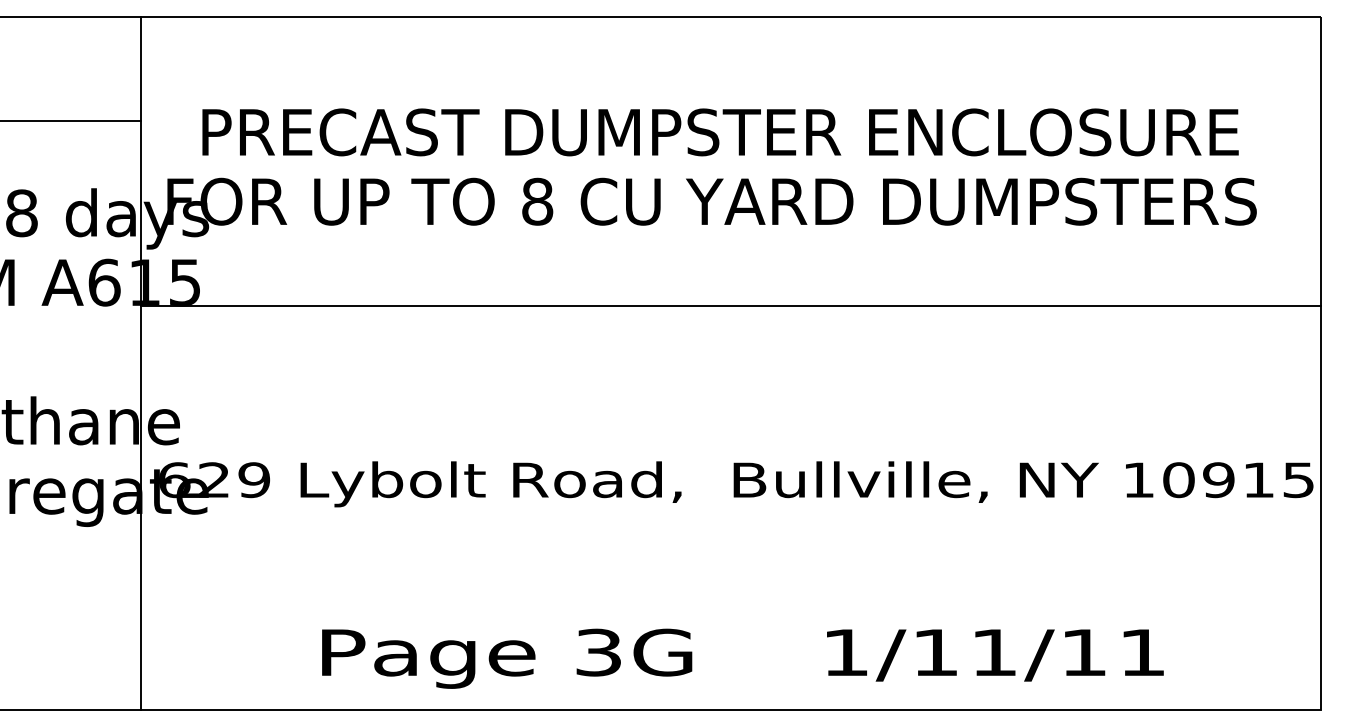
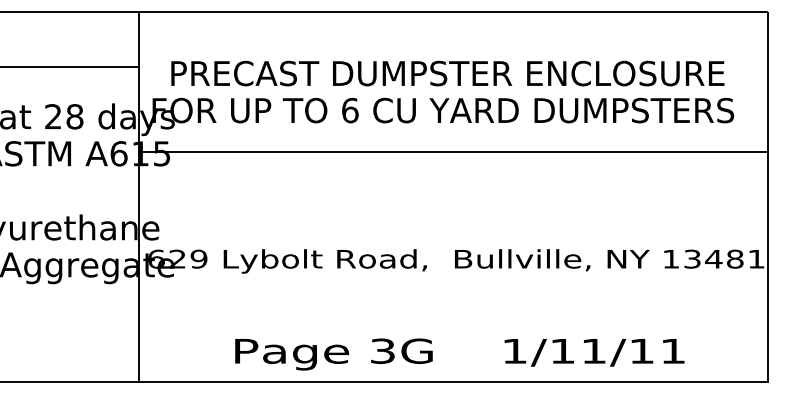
text: (538, 201) -> (350, 110), 8 -> 6
line: (731, 306) -> (453, 152), moved
text: (1238, 478) -> (724, 258), 10915 -> 13481

